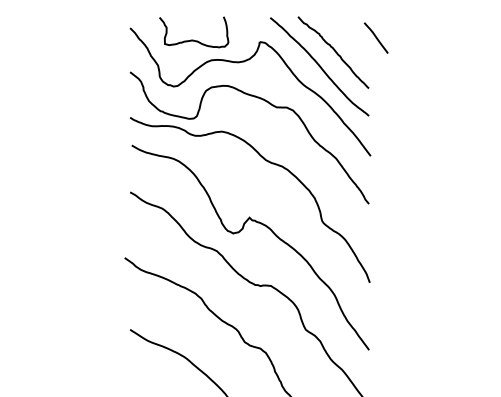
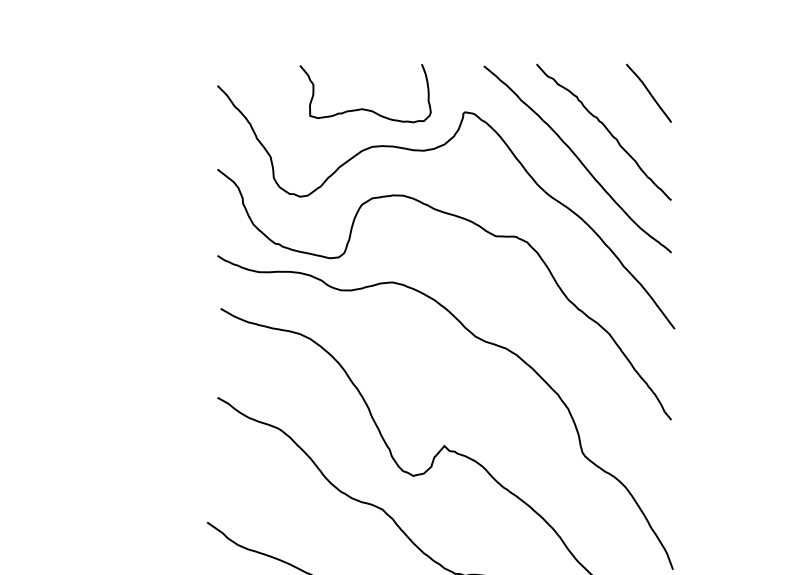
line: (375, 37) -> (647, 92), moved
curve: (193, 39) -> (364, 107), moved

